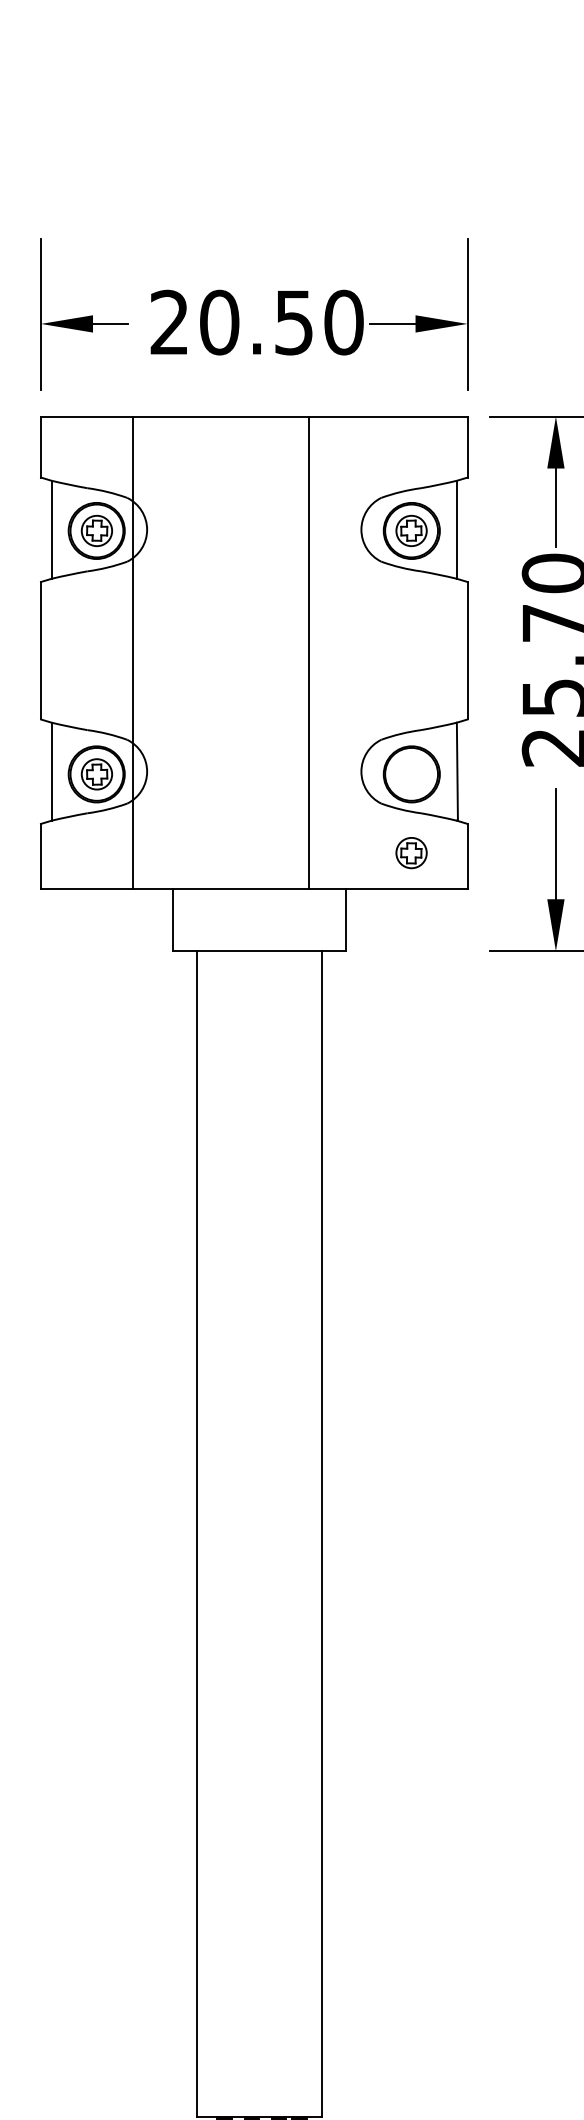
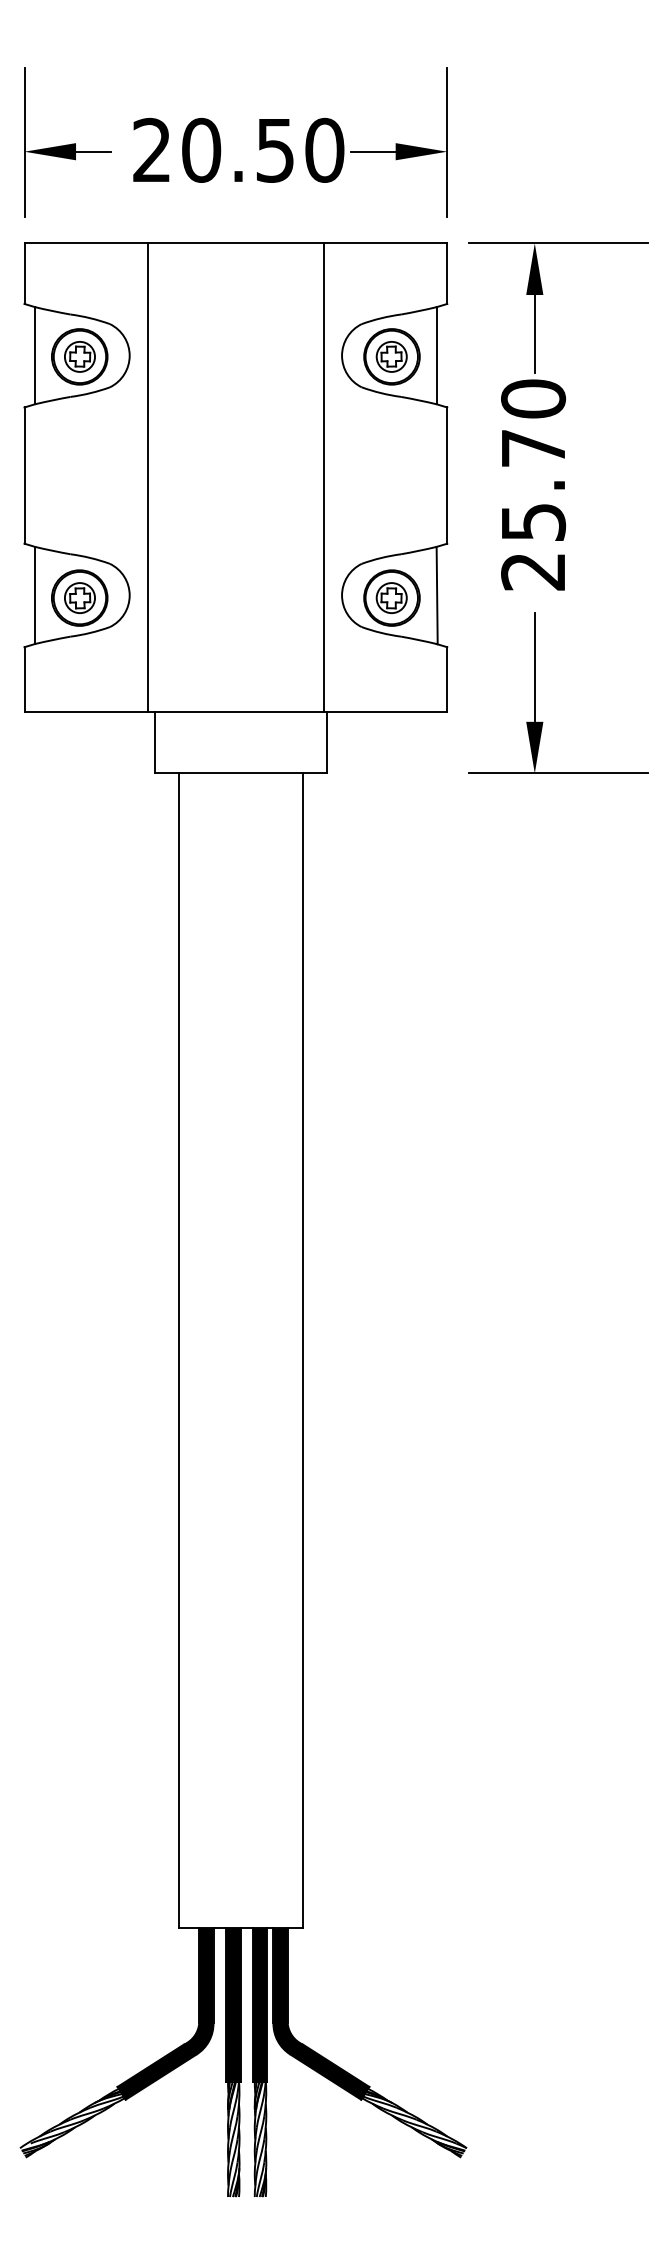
line: (132, 652) -> (148, 477), moved
line: (309, 652) -> (323, 477), moved
part: (411, 852) -> (391, 597), moved

